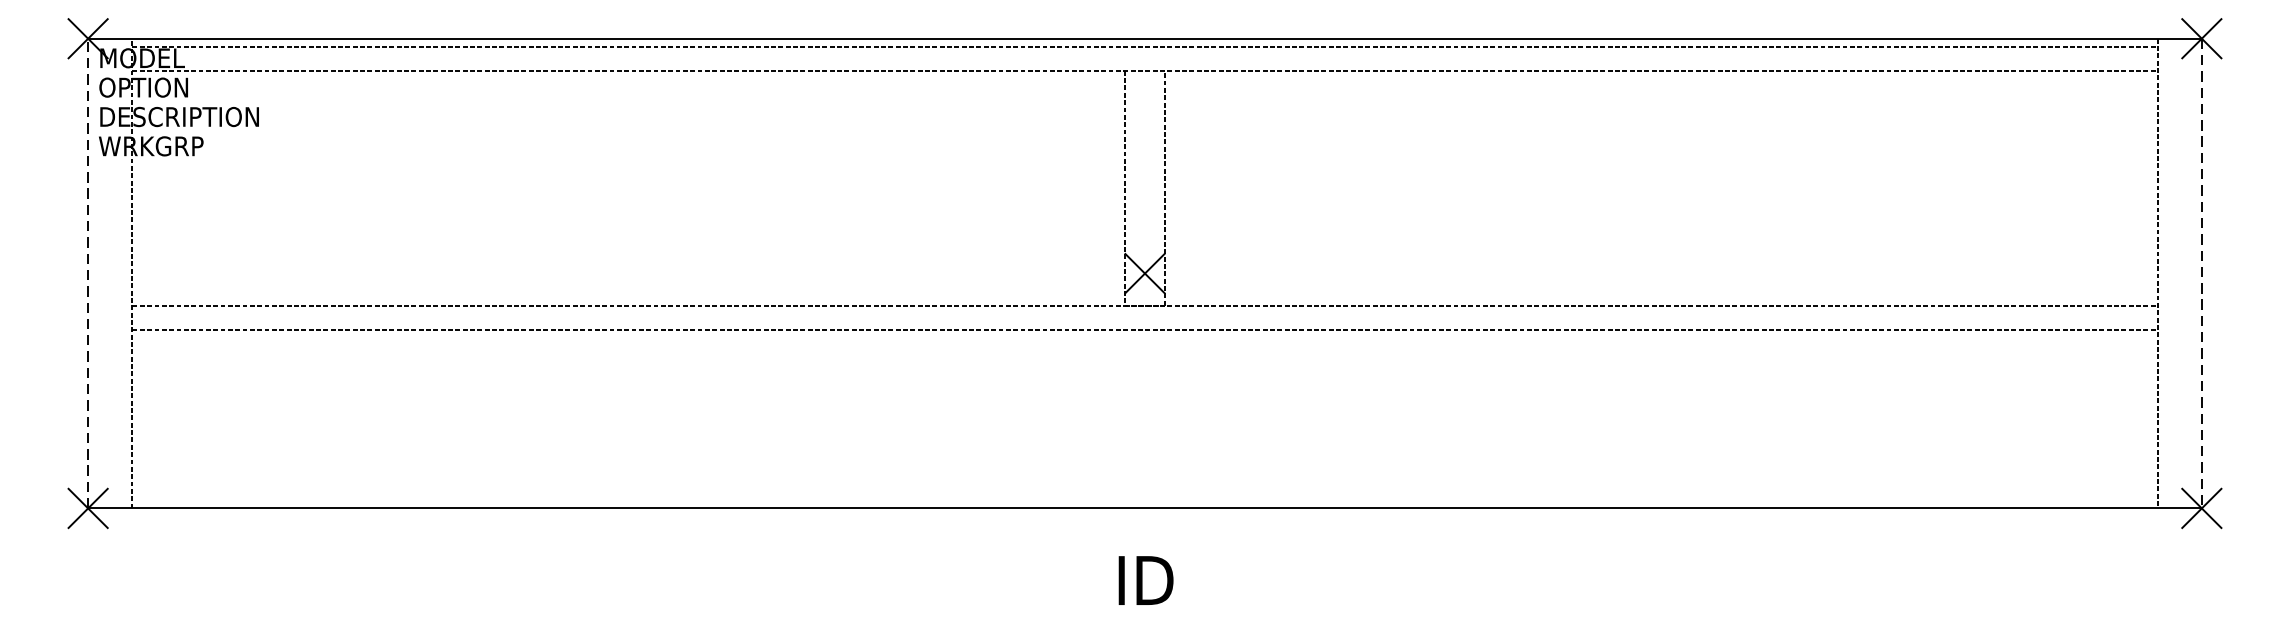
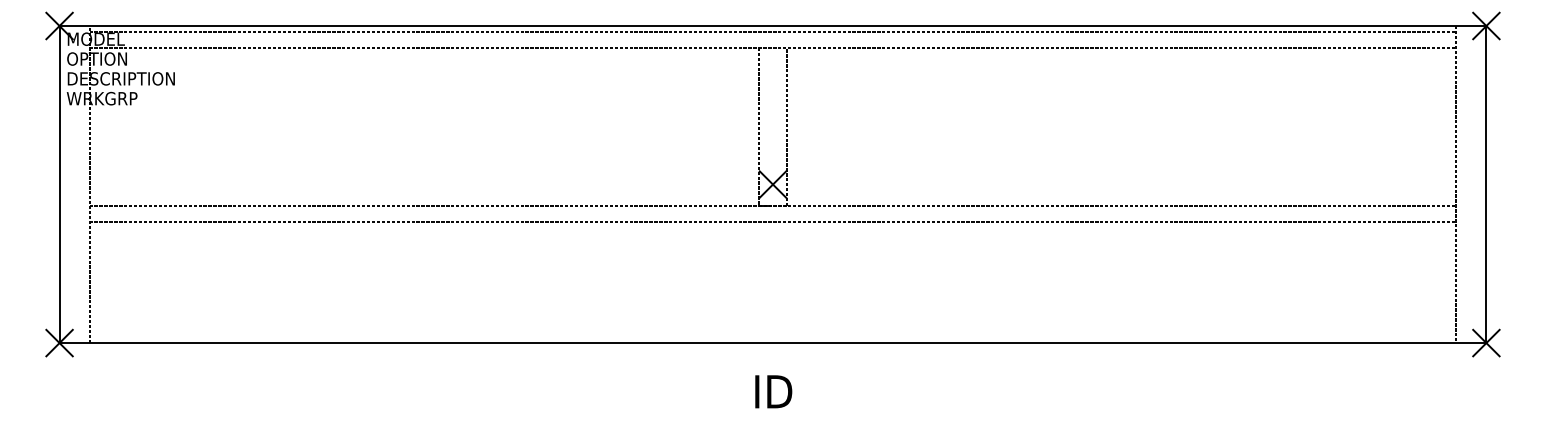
line: (88, 273) -> (59, 184), dashed -> solid
line: (2201, 273) -> (1486, 184), dashed -> solid

